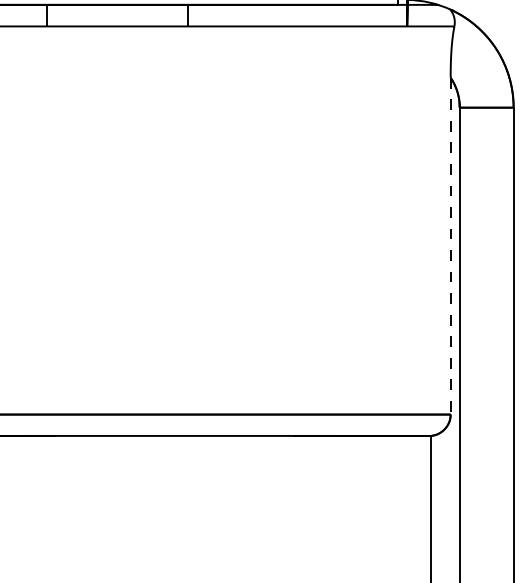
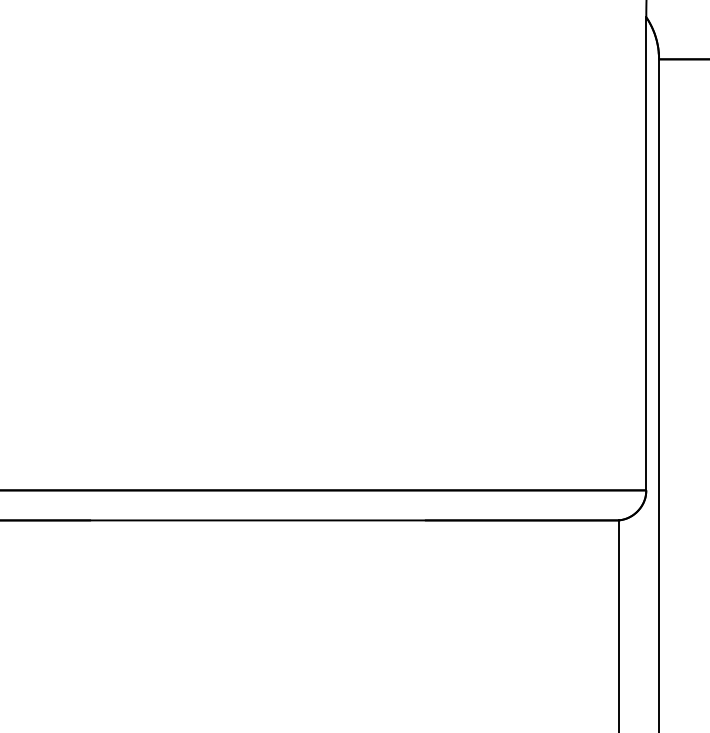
line: (450, 246) -> (646, 254), dashed -> solid

